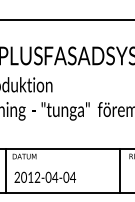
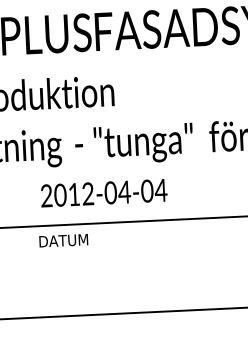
line: (5, 170) -> (25, 271), removed
text: (45, 176) -> (104, 191), moved

